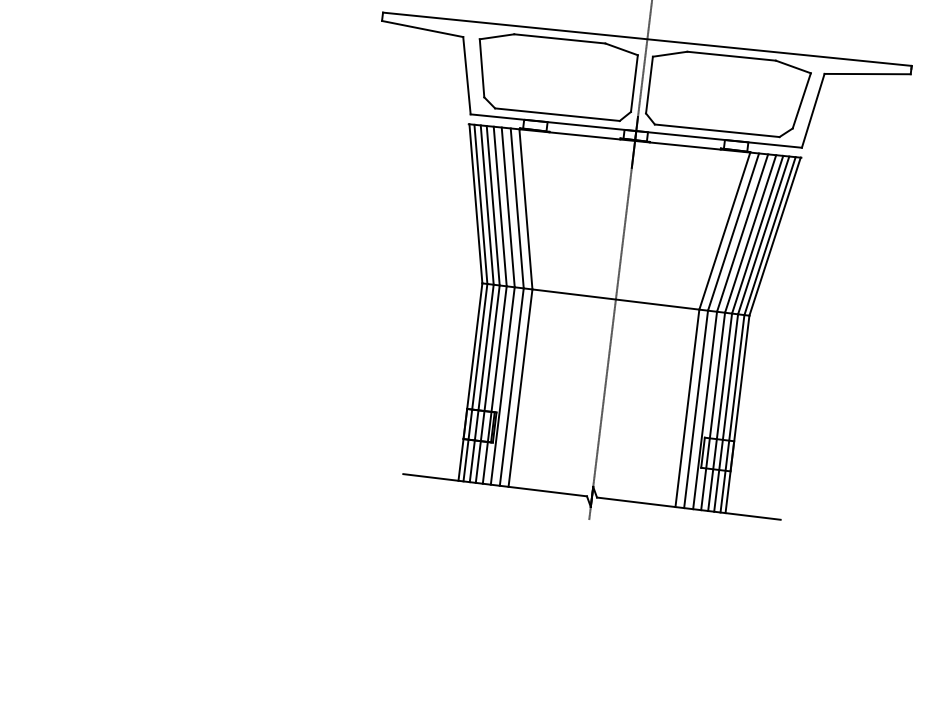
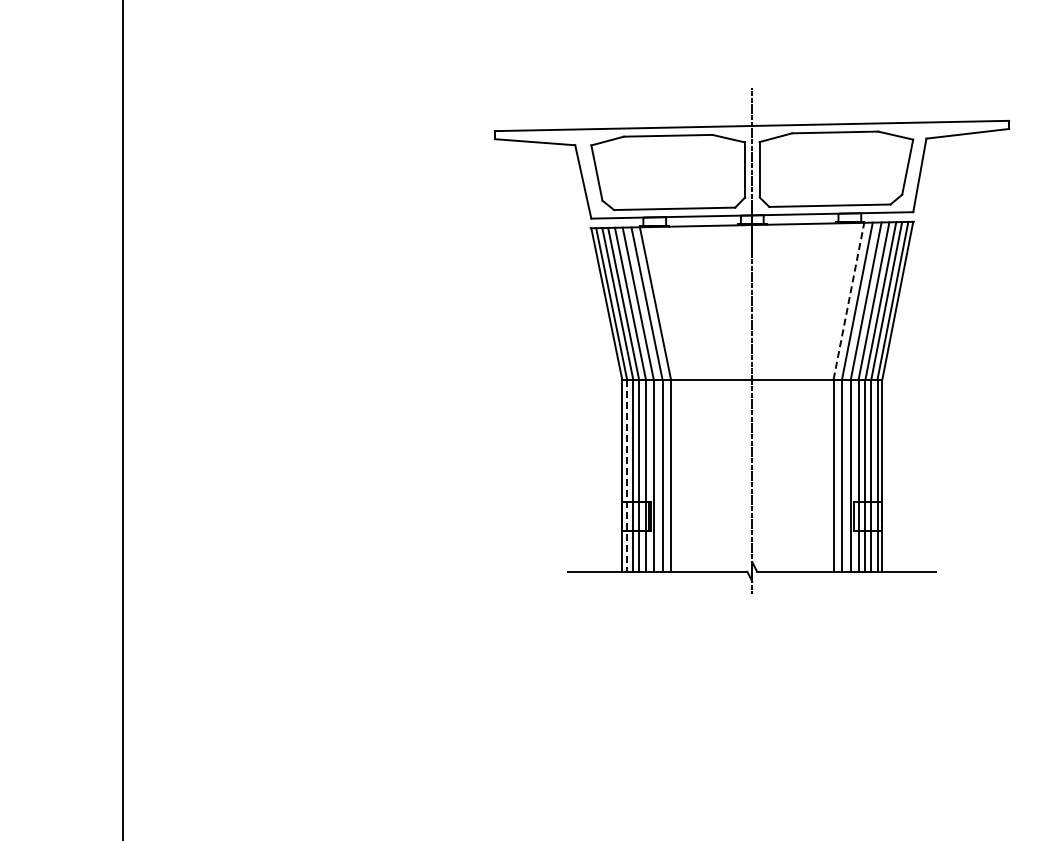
line: (724, 231) -> (848, 301), solid -> dashed
line: (475, 383) -> (627, 476), solid -> dashed

